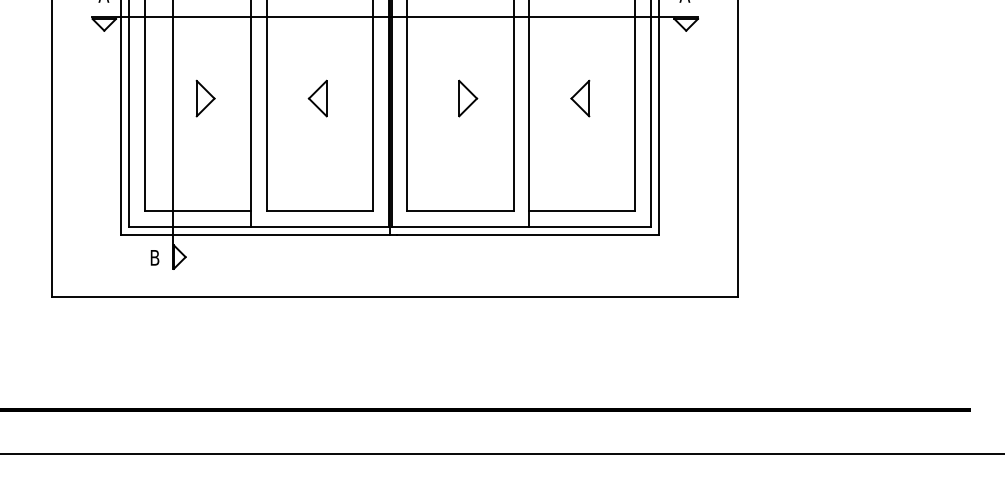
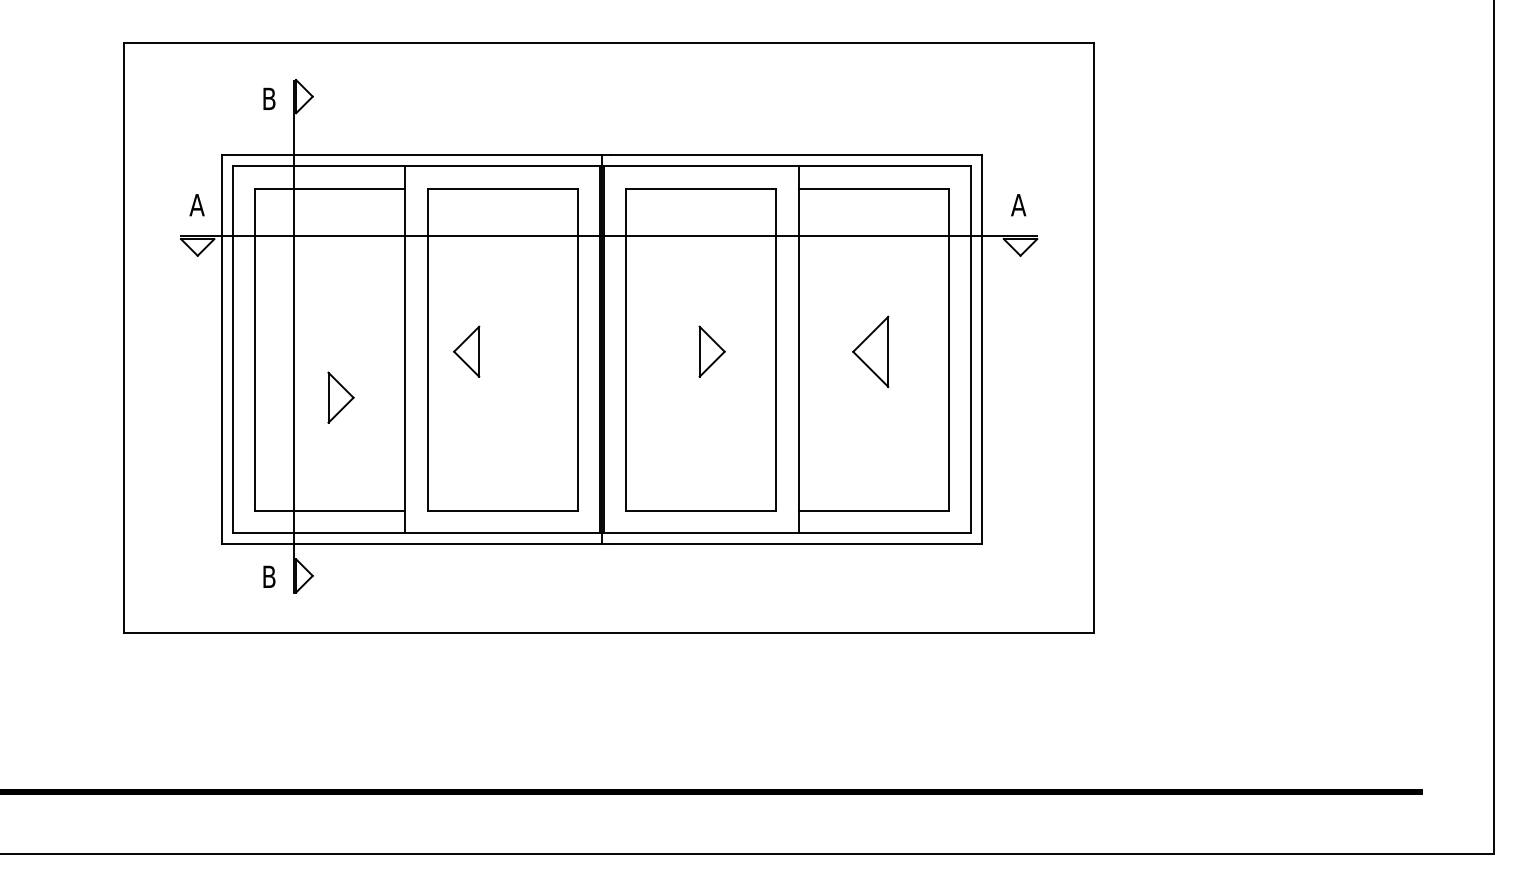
part: (205, 98) -> (340, 397), moved
part: (317, 98) -> (466, 351), moved
part: (580, 98) -> (870, 351), size x1.4

